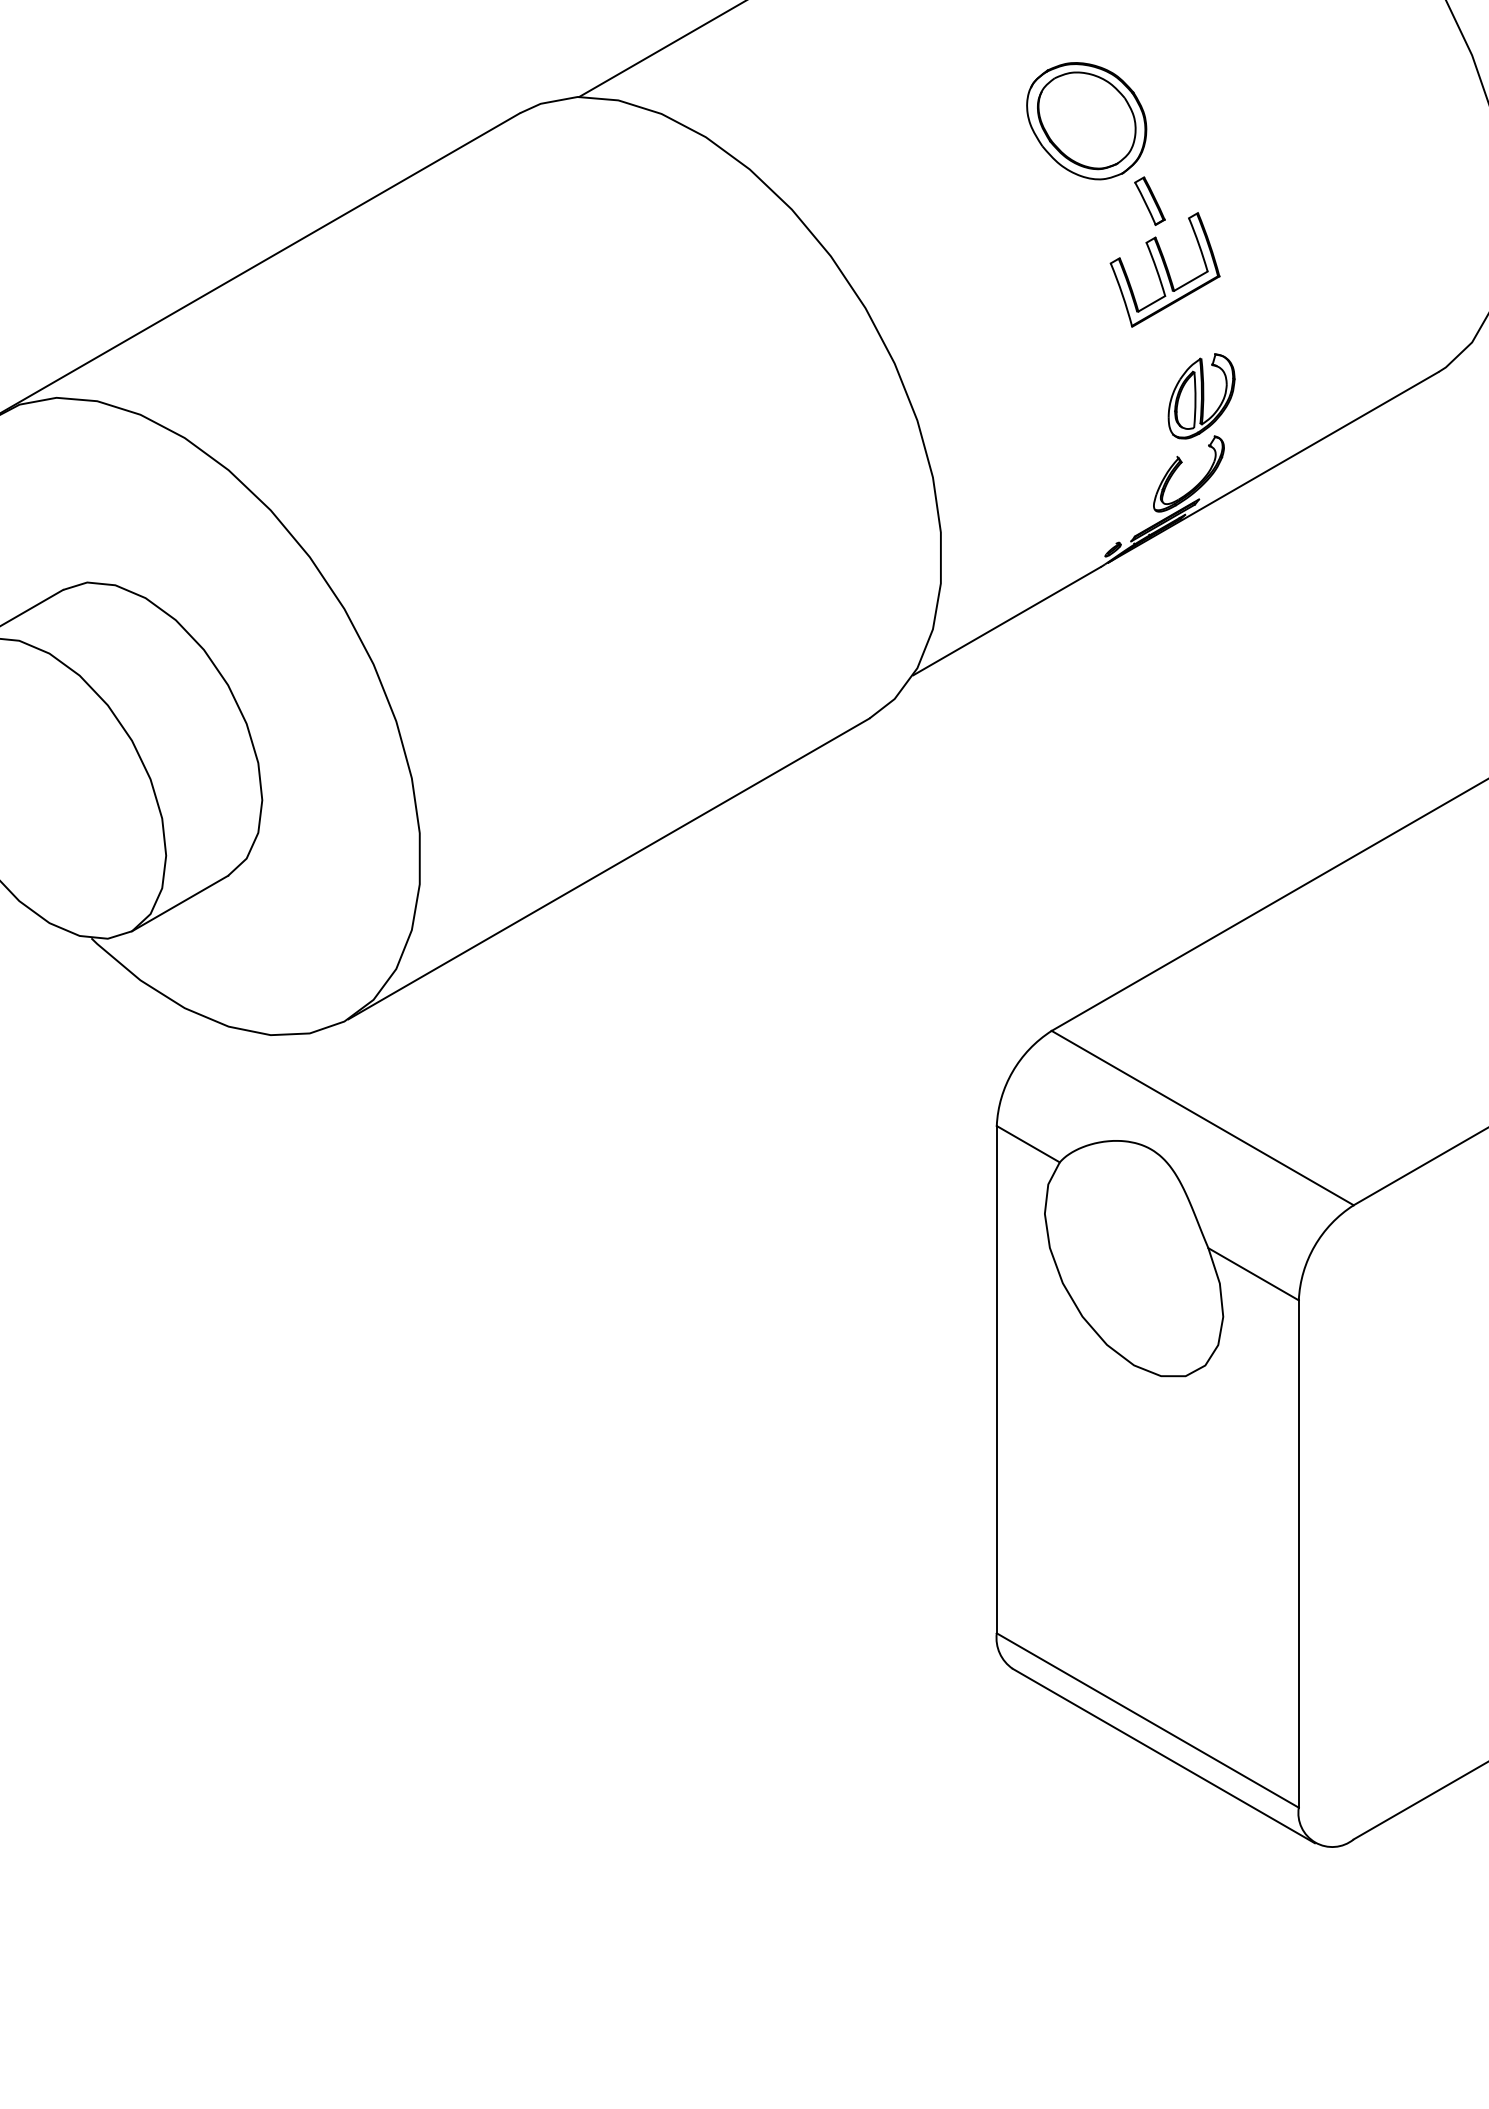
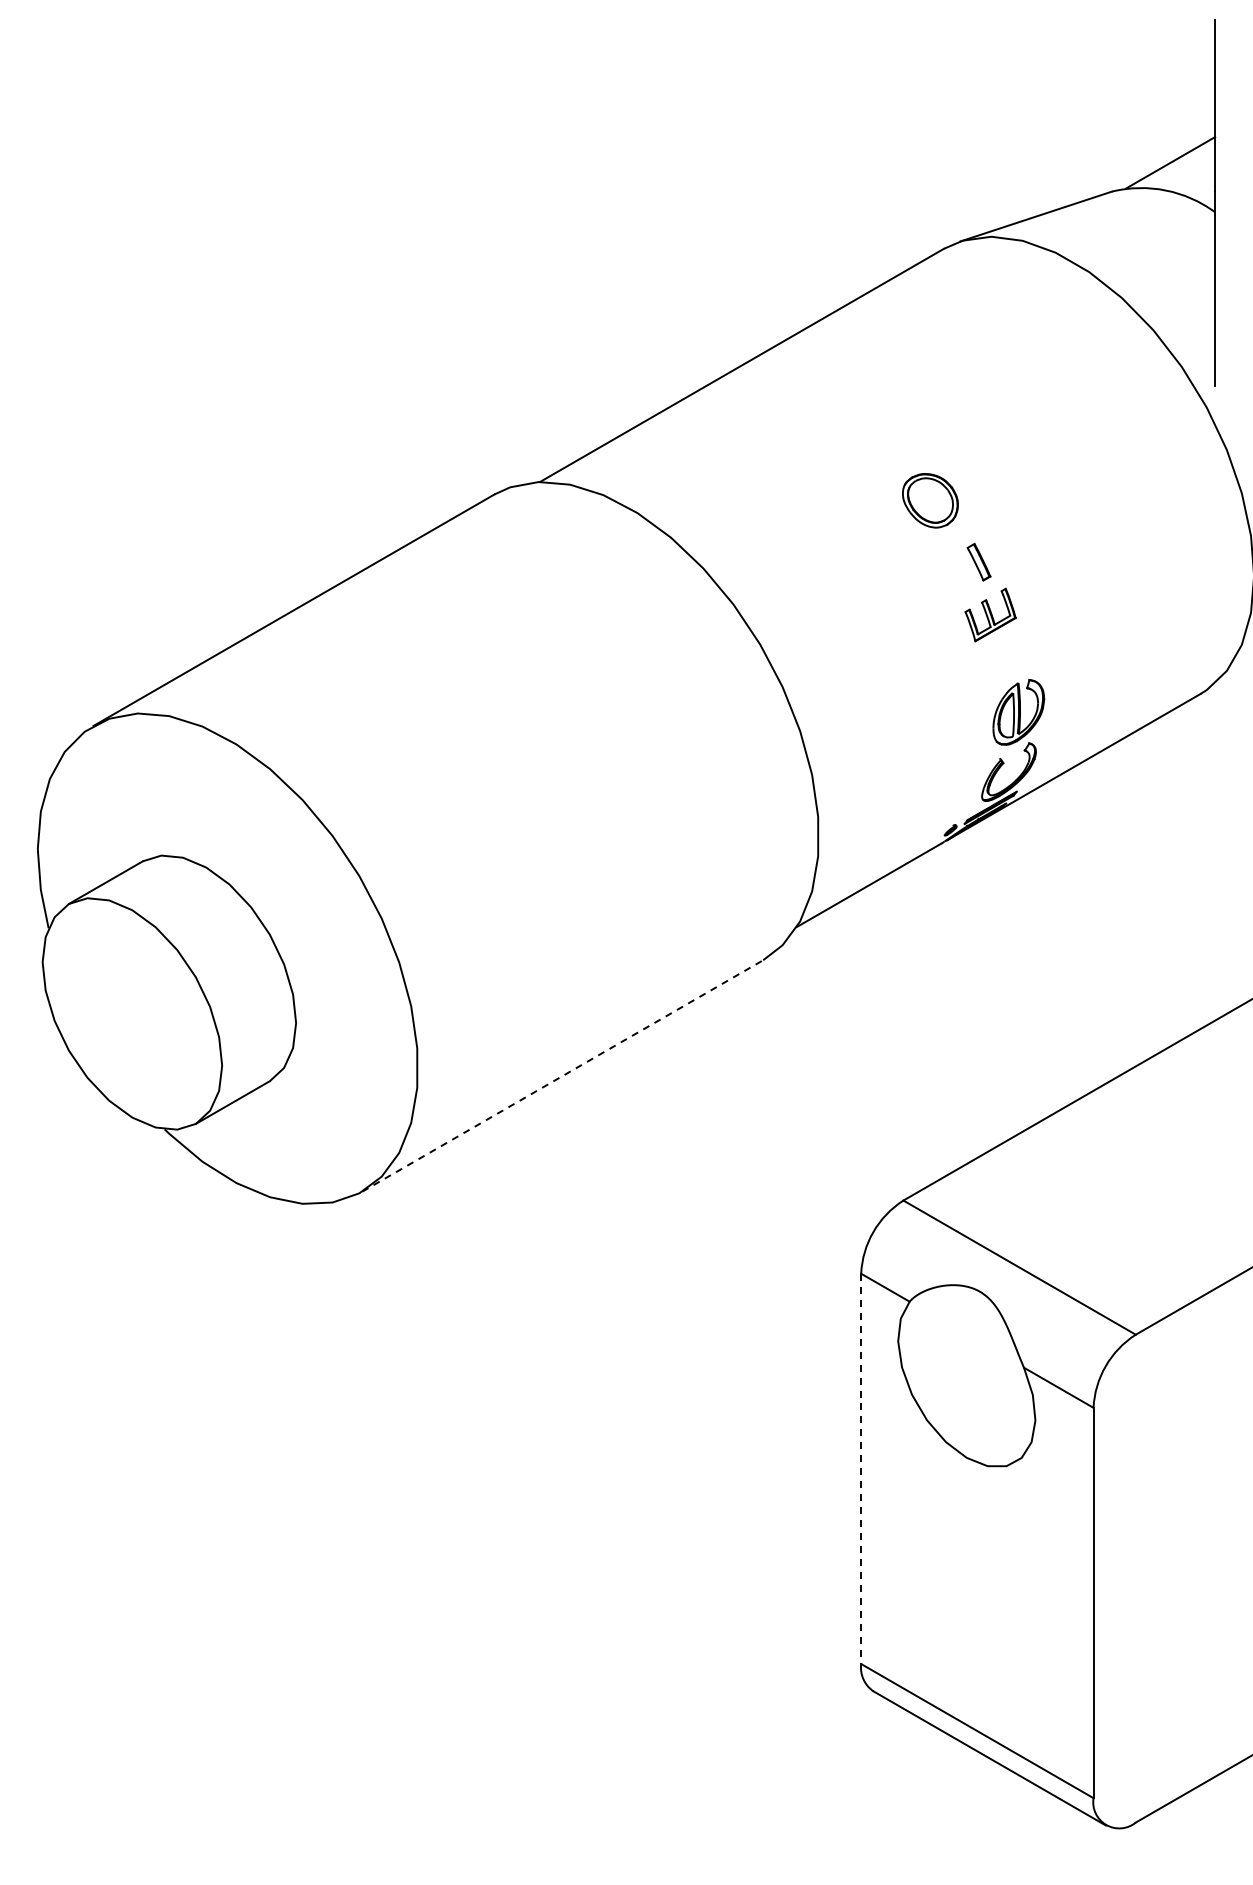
part: (1086, 120) -> (930, 500), size x0.6
part: (1164, 269) -> (990, 614), size x0.6
line: (609, 868) -> (563, 1075), solid -> dashed
line: (997, 1380) -> (861, 1469), solid -> dashed

